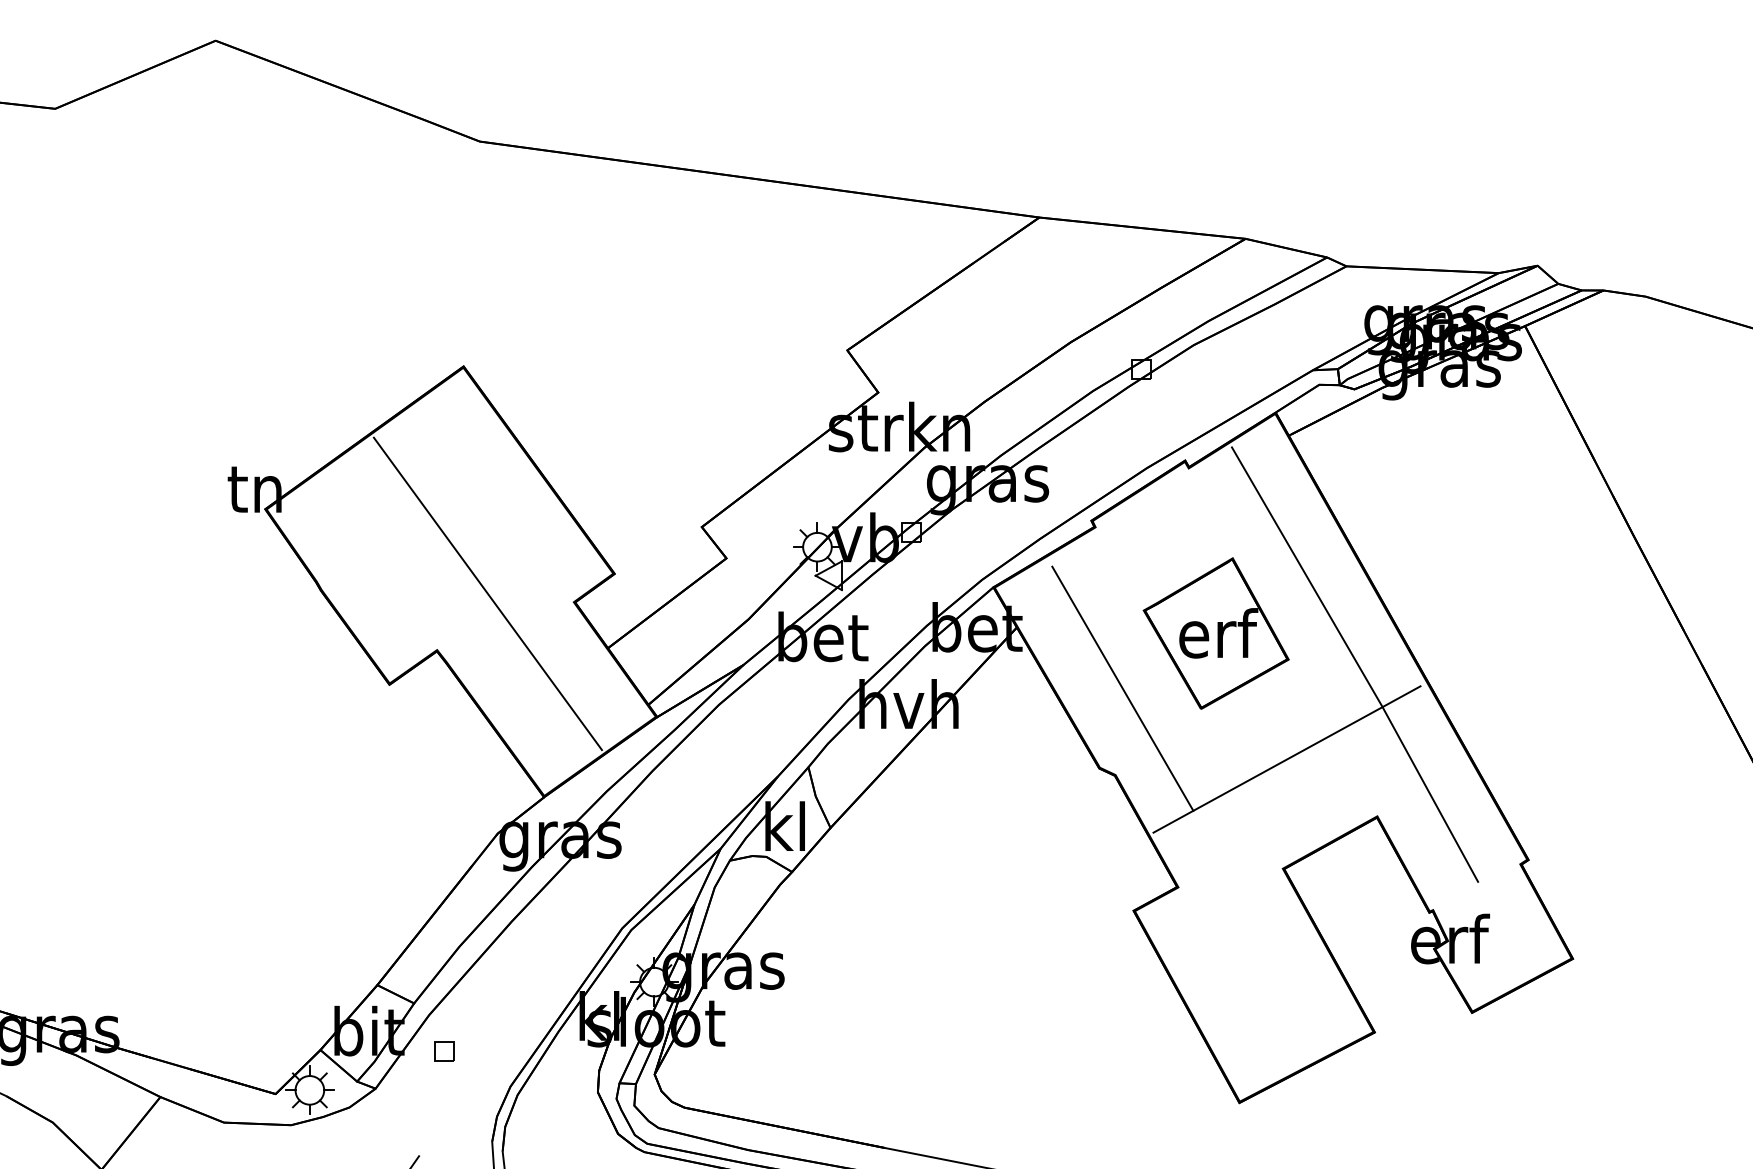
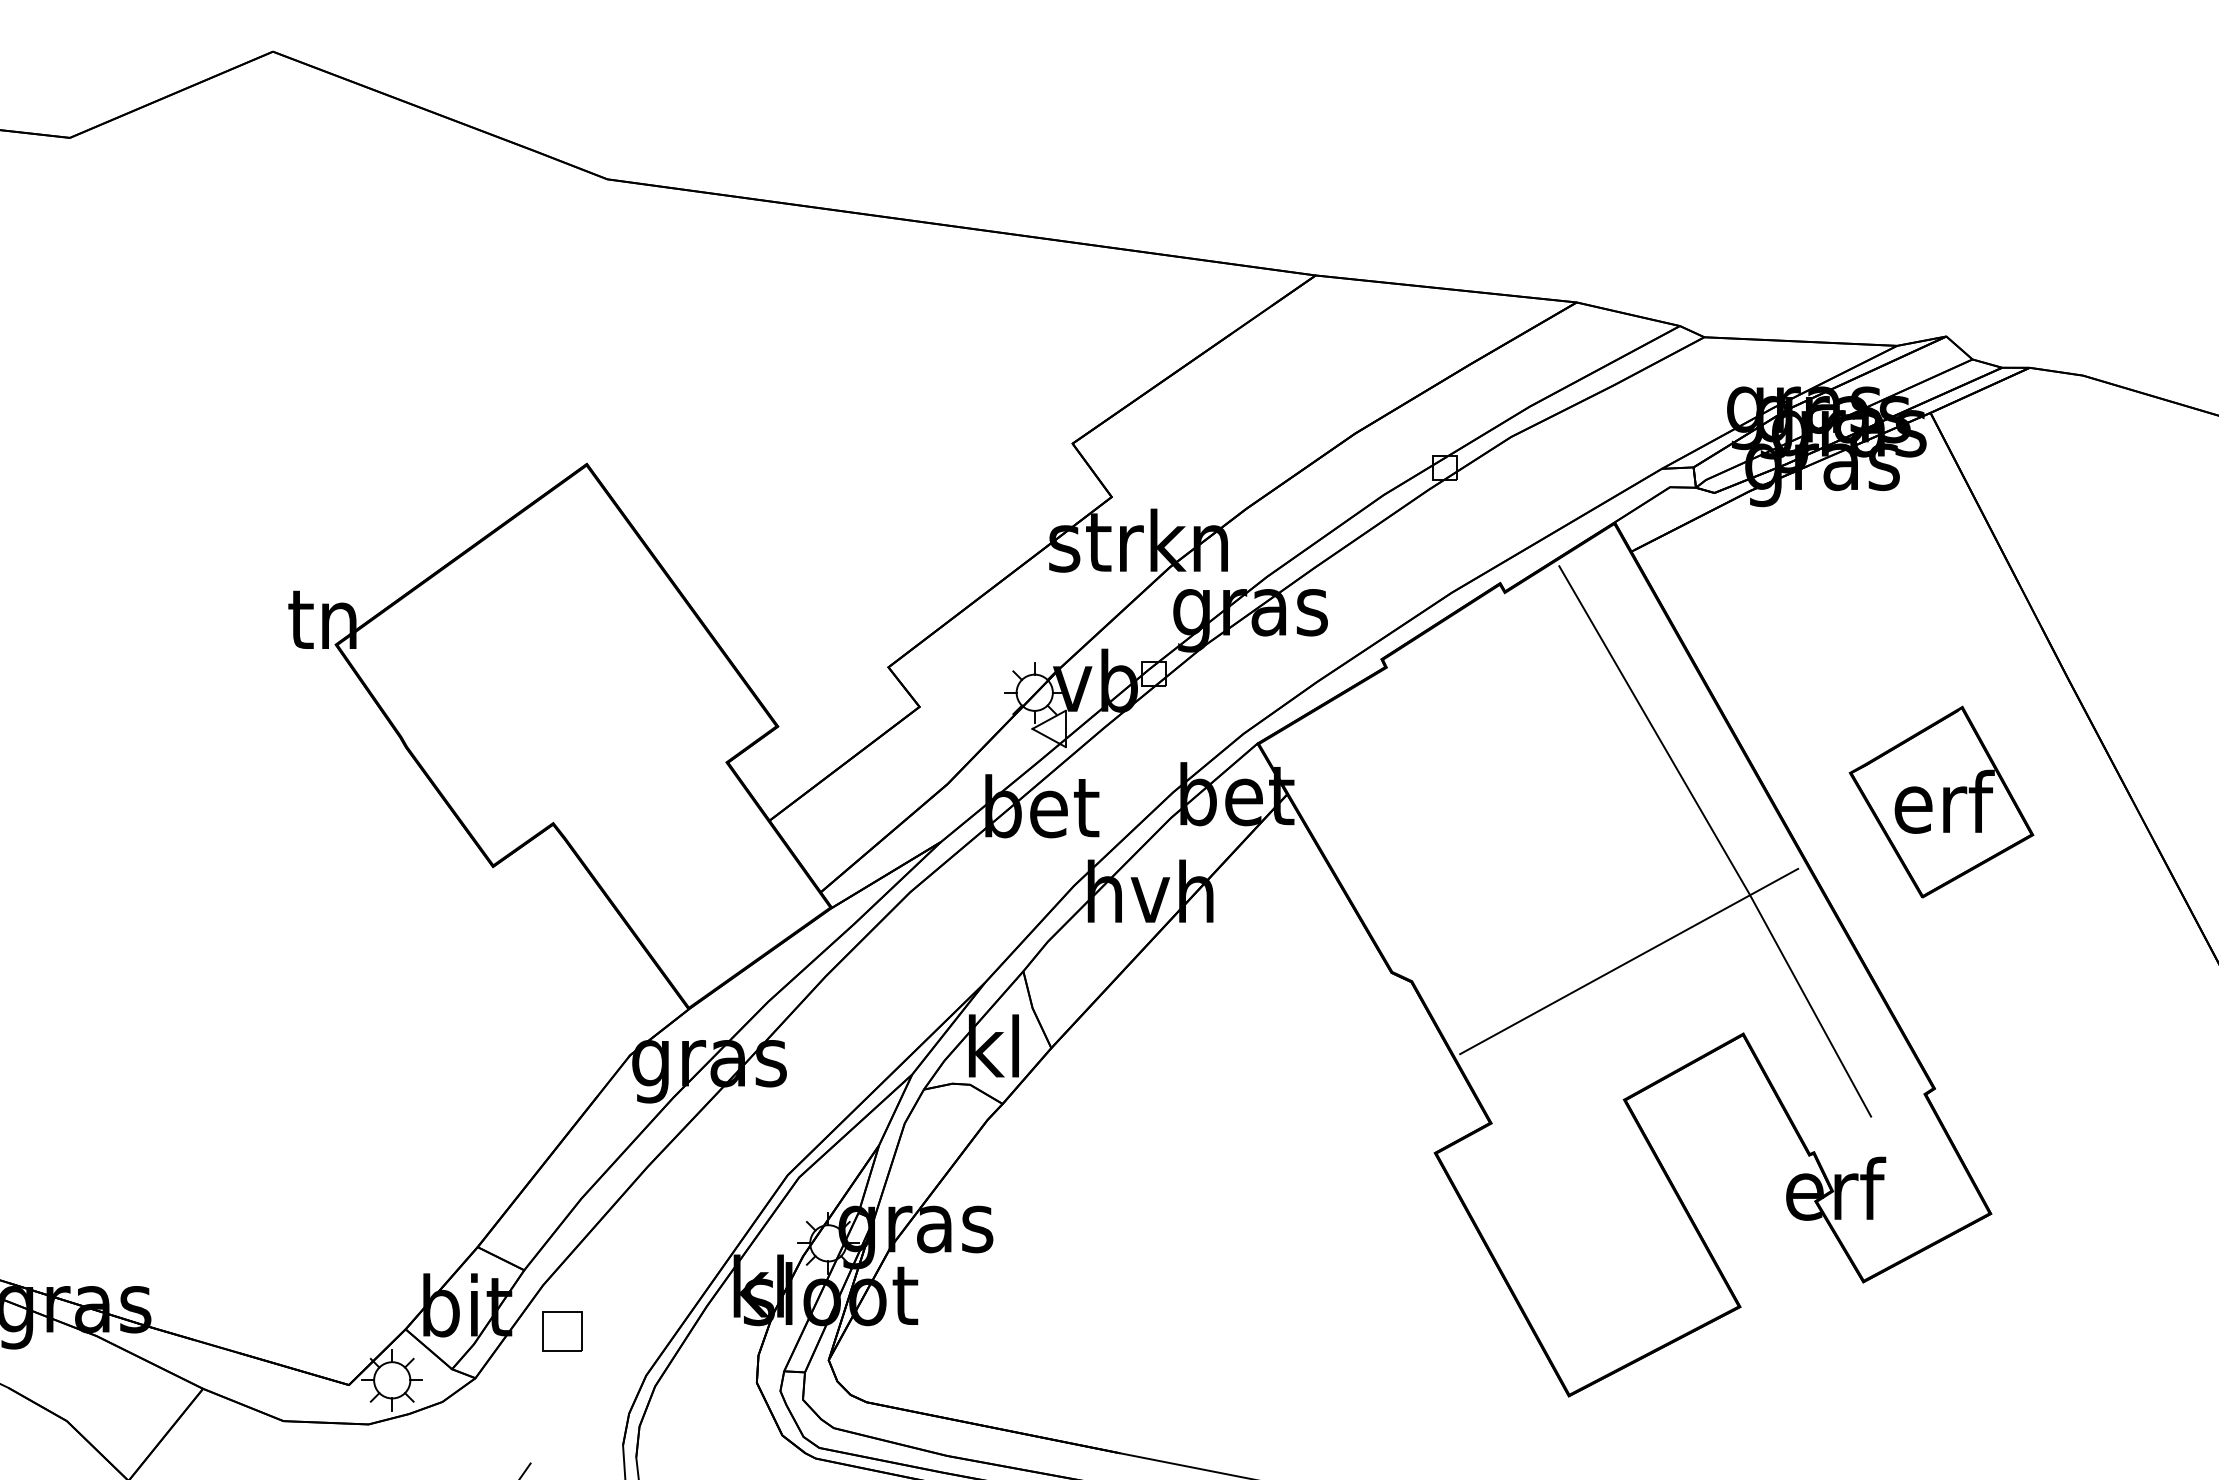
line: (487, 593) -> (617, 751), removed
part: (1216, 633) -> (1941, 801), moved
line: (1122, 688) -> (1421, 871), removed
part: (444, 1050) -> (562, 1330), size x1.6

